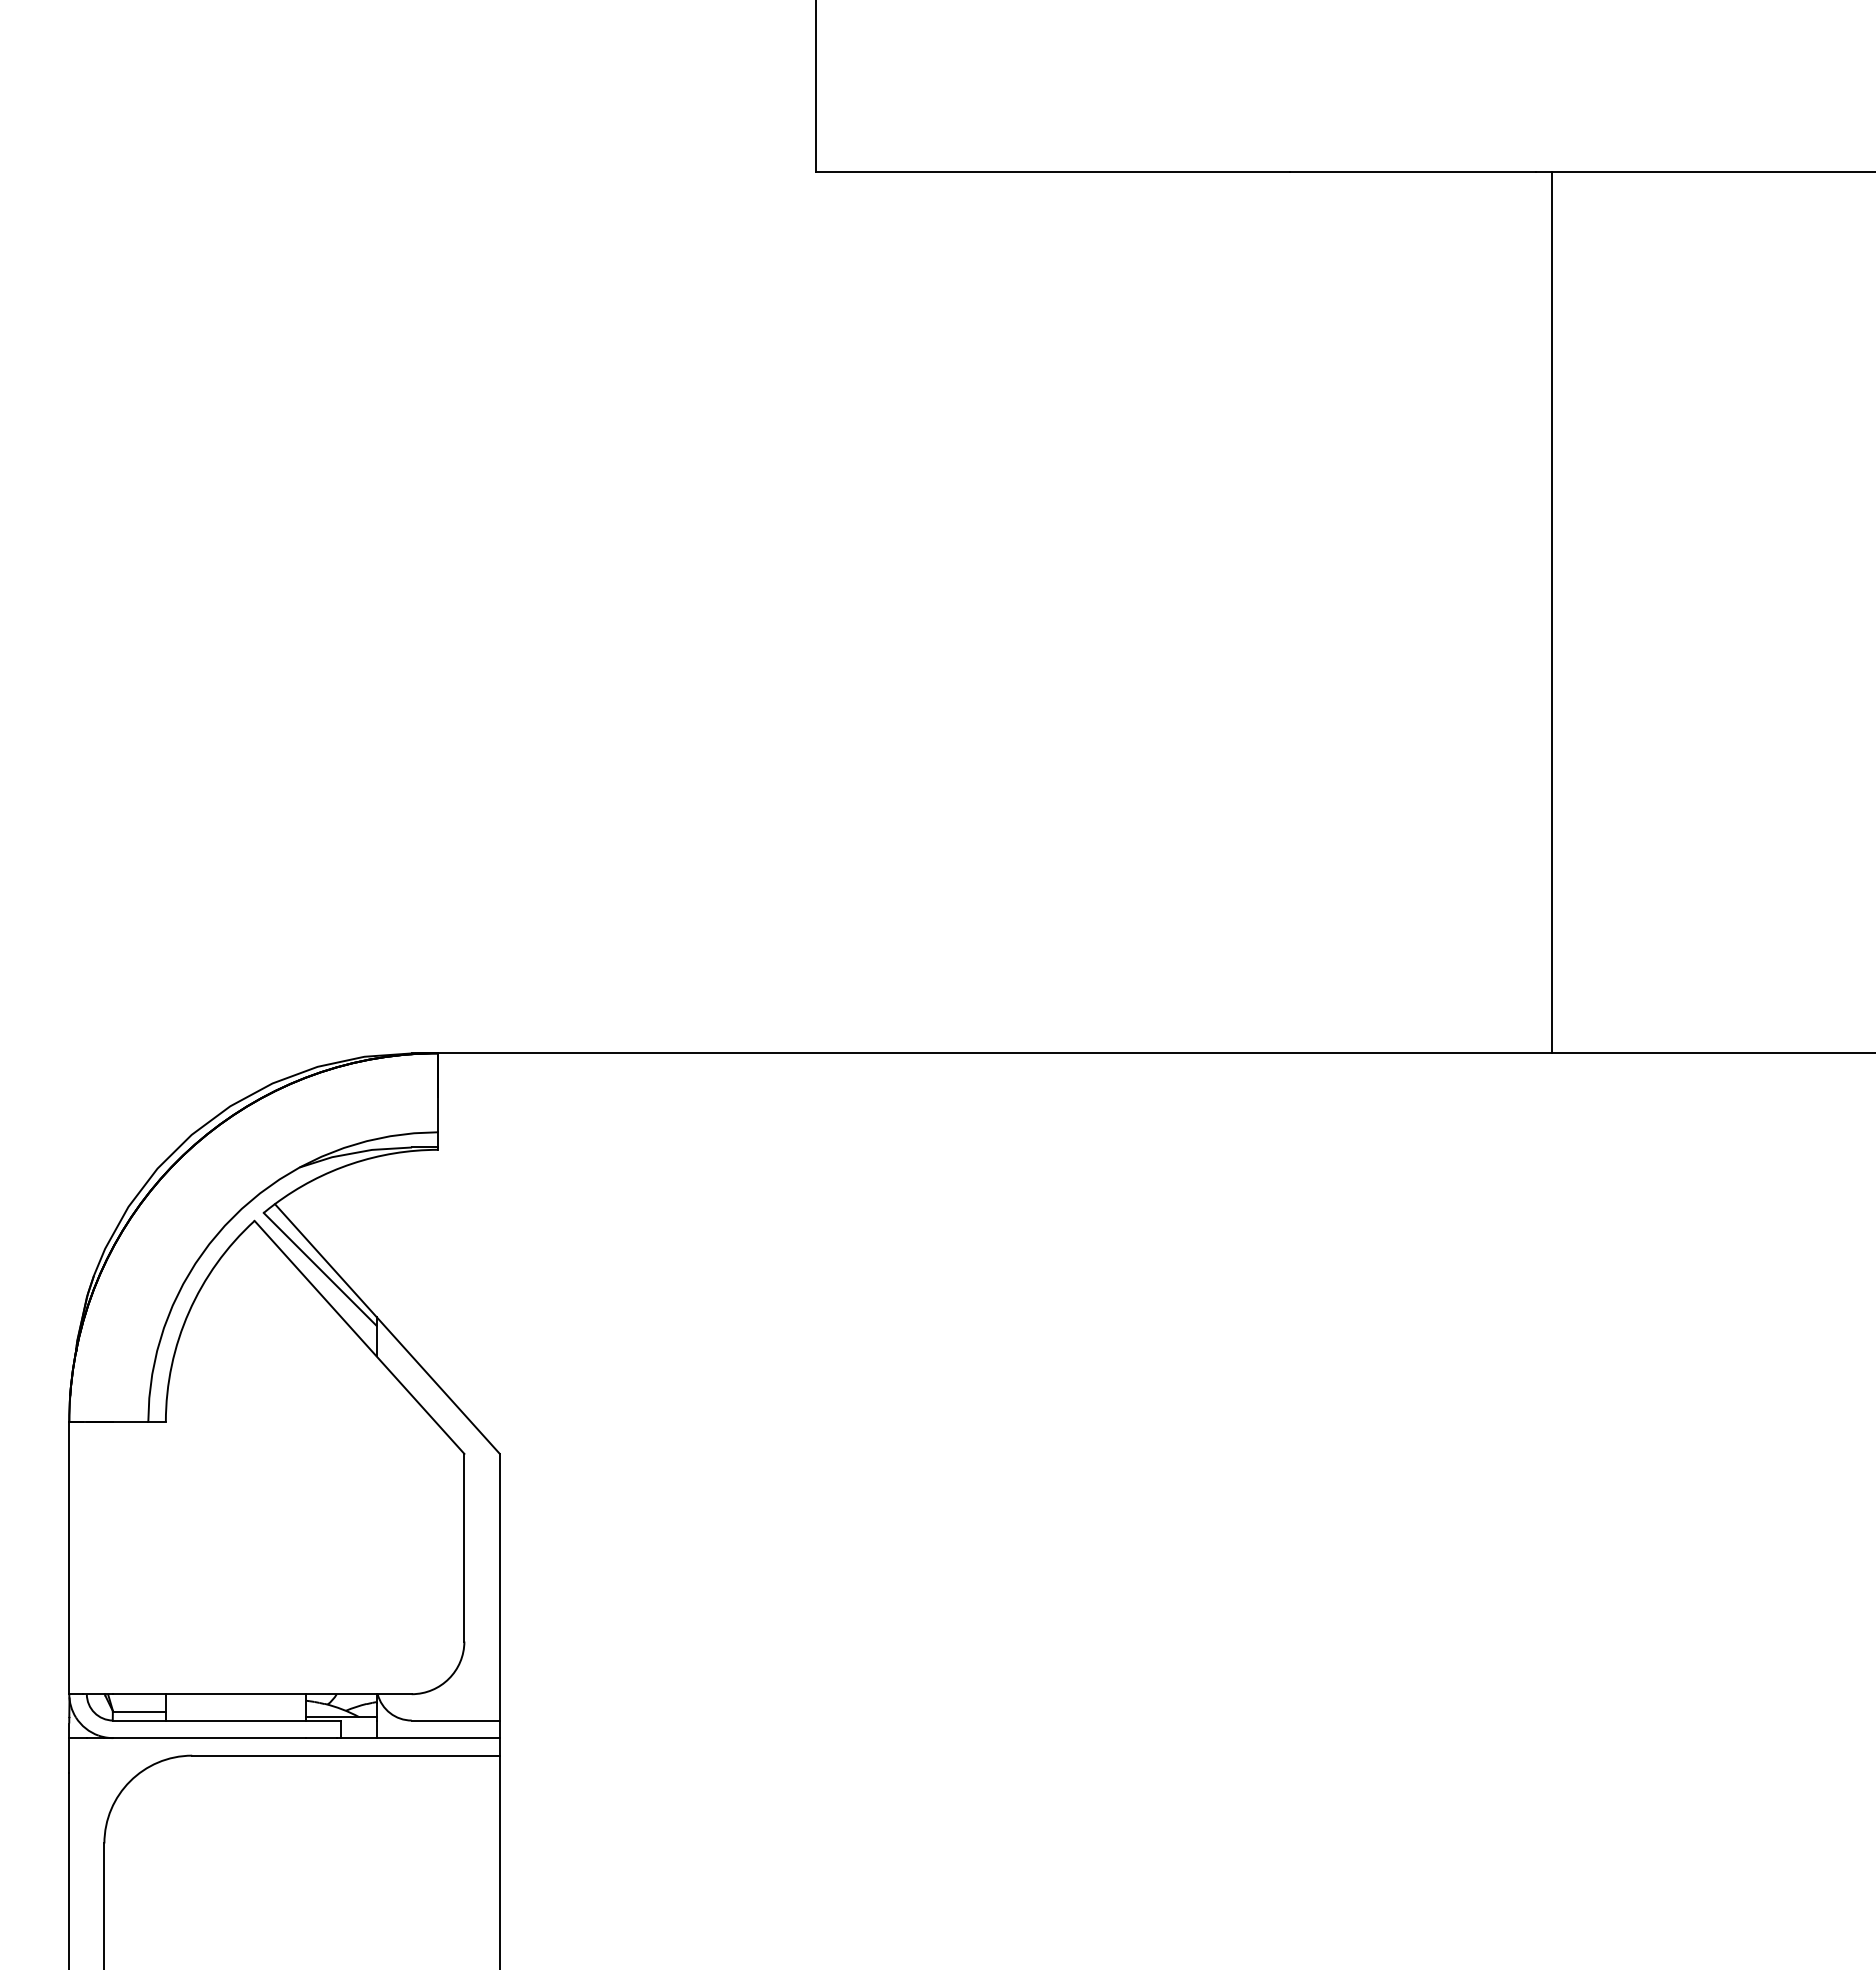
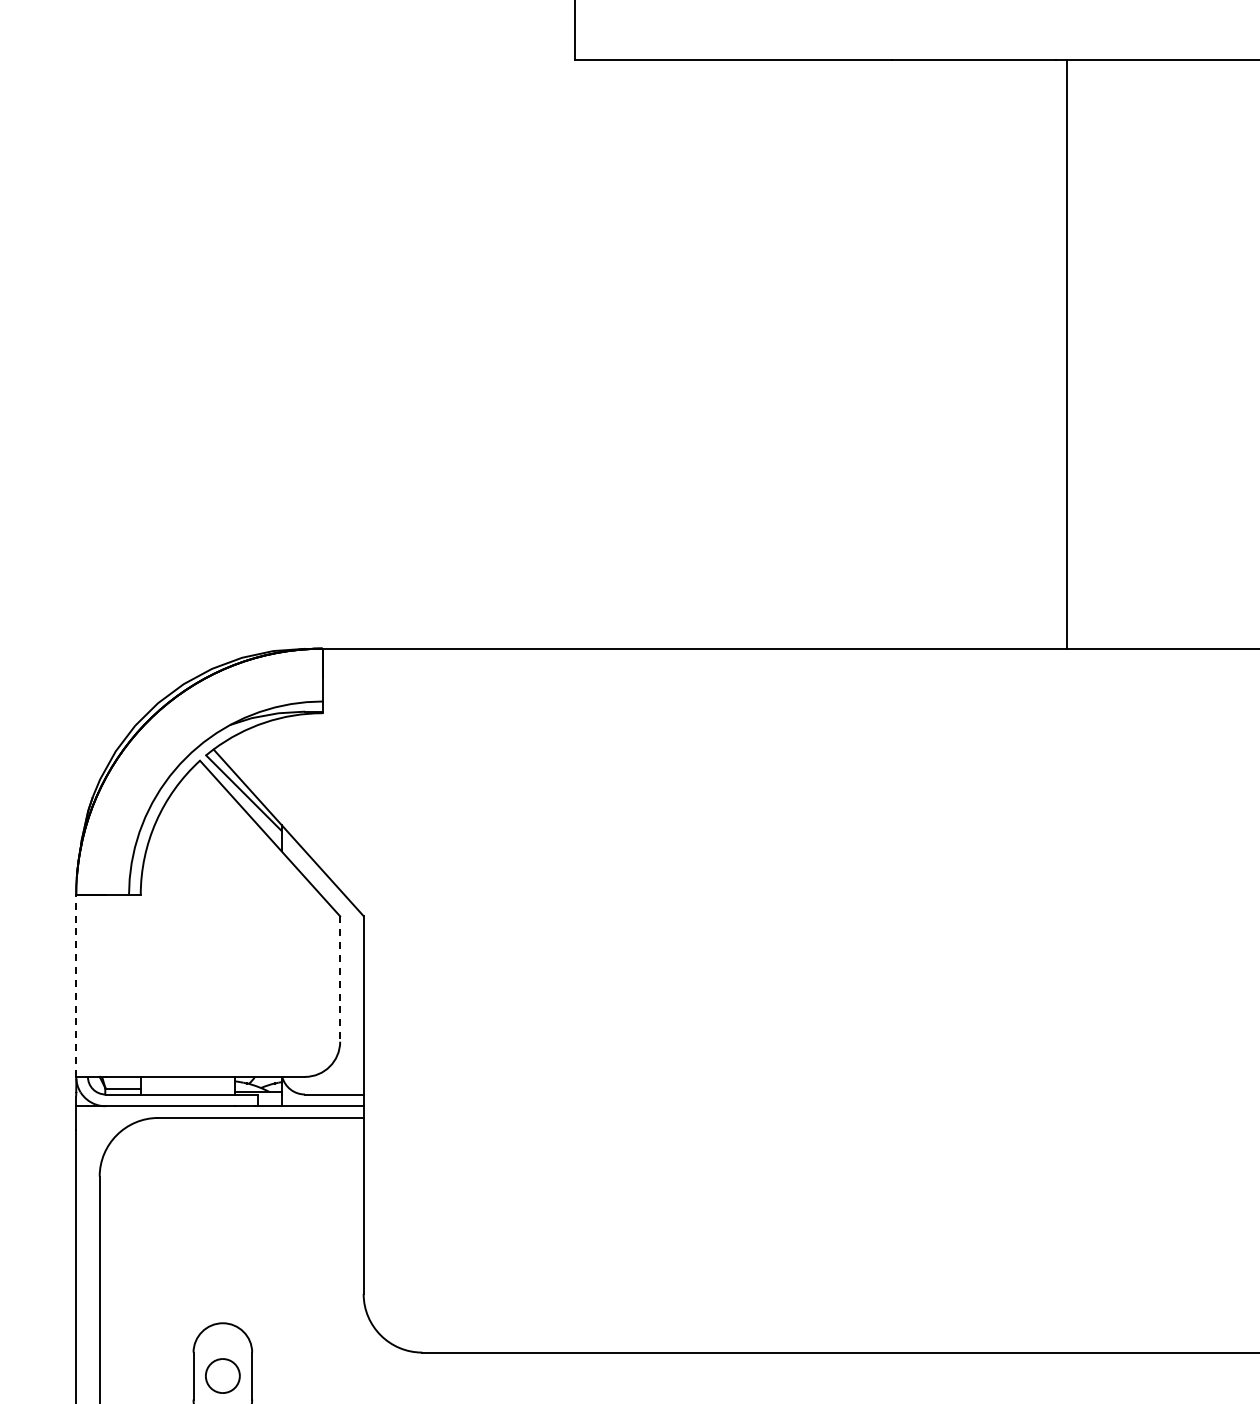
line: (464, 1548) -> (340, 979), solid -> dashed
line: (69, 1557) -> (76, 985), solid -> dashed

